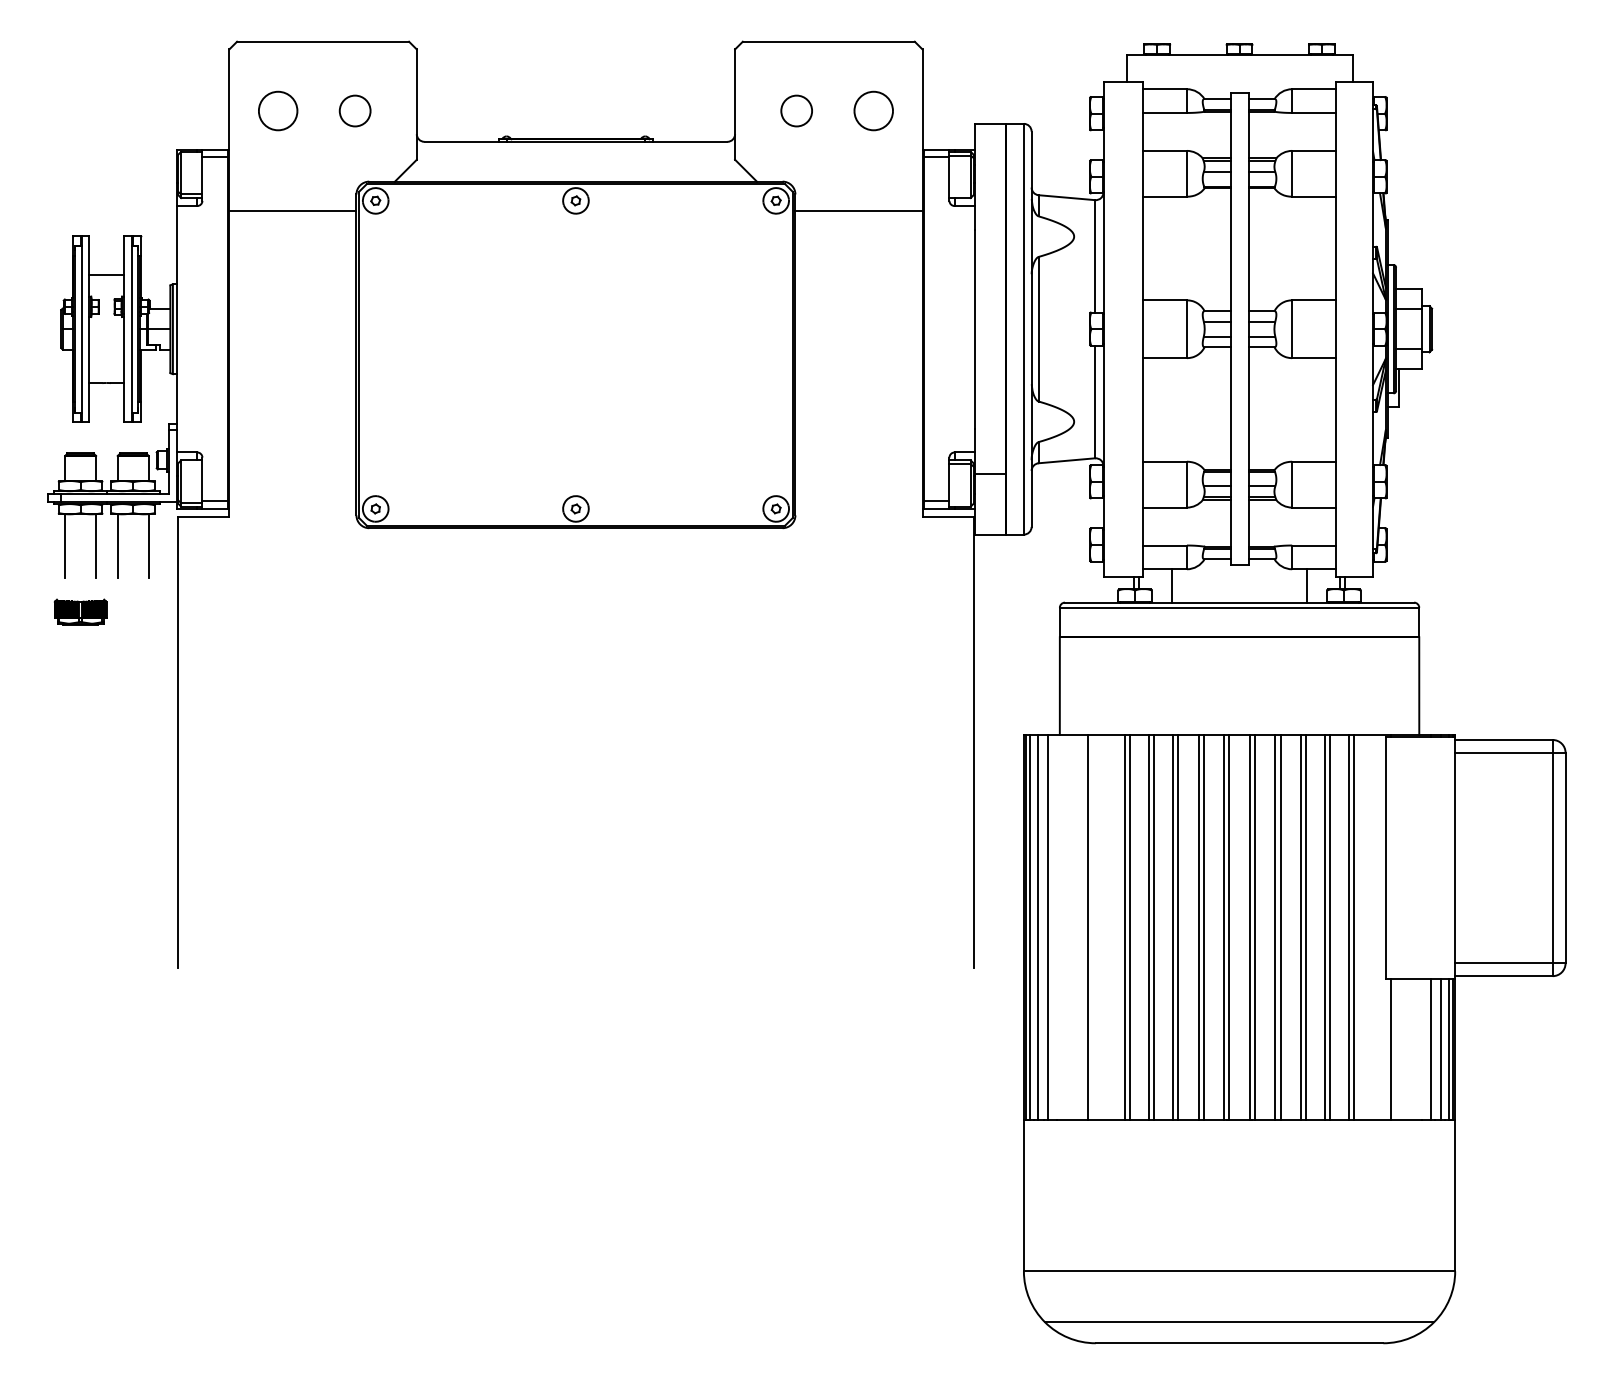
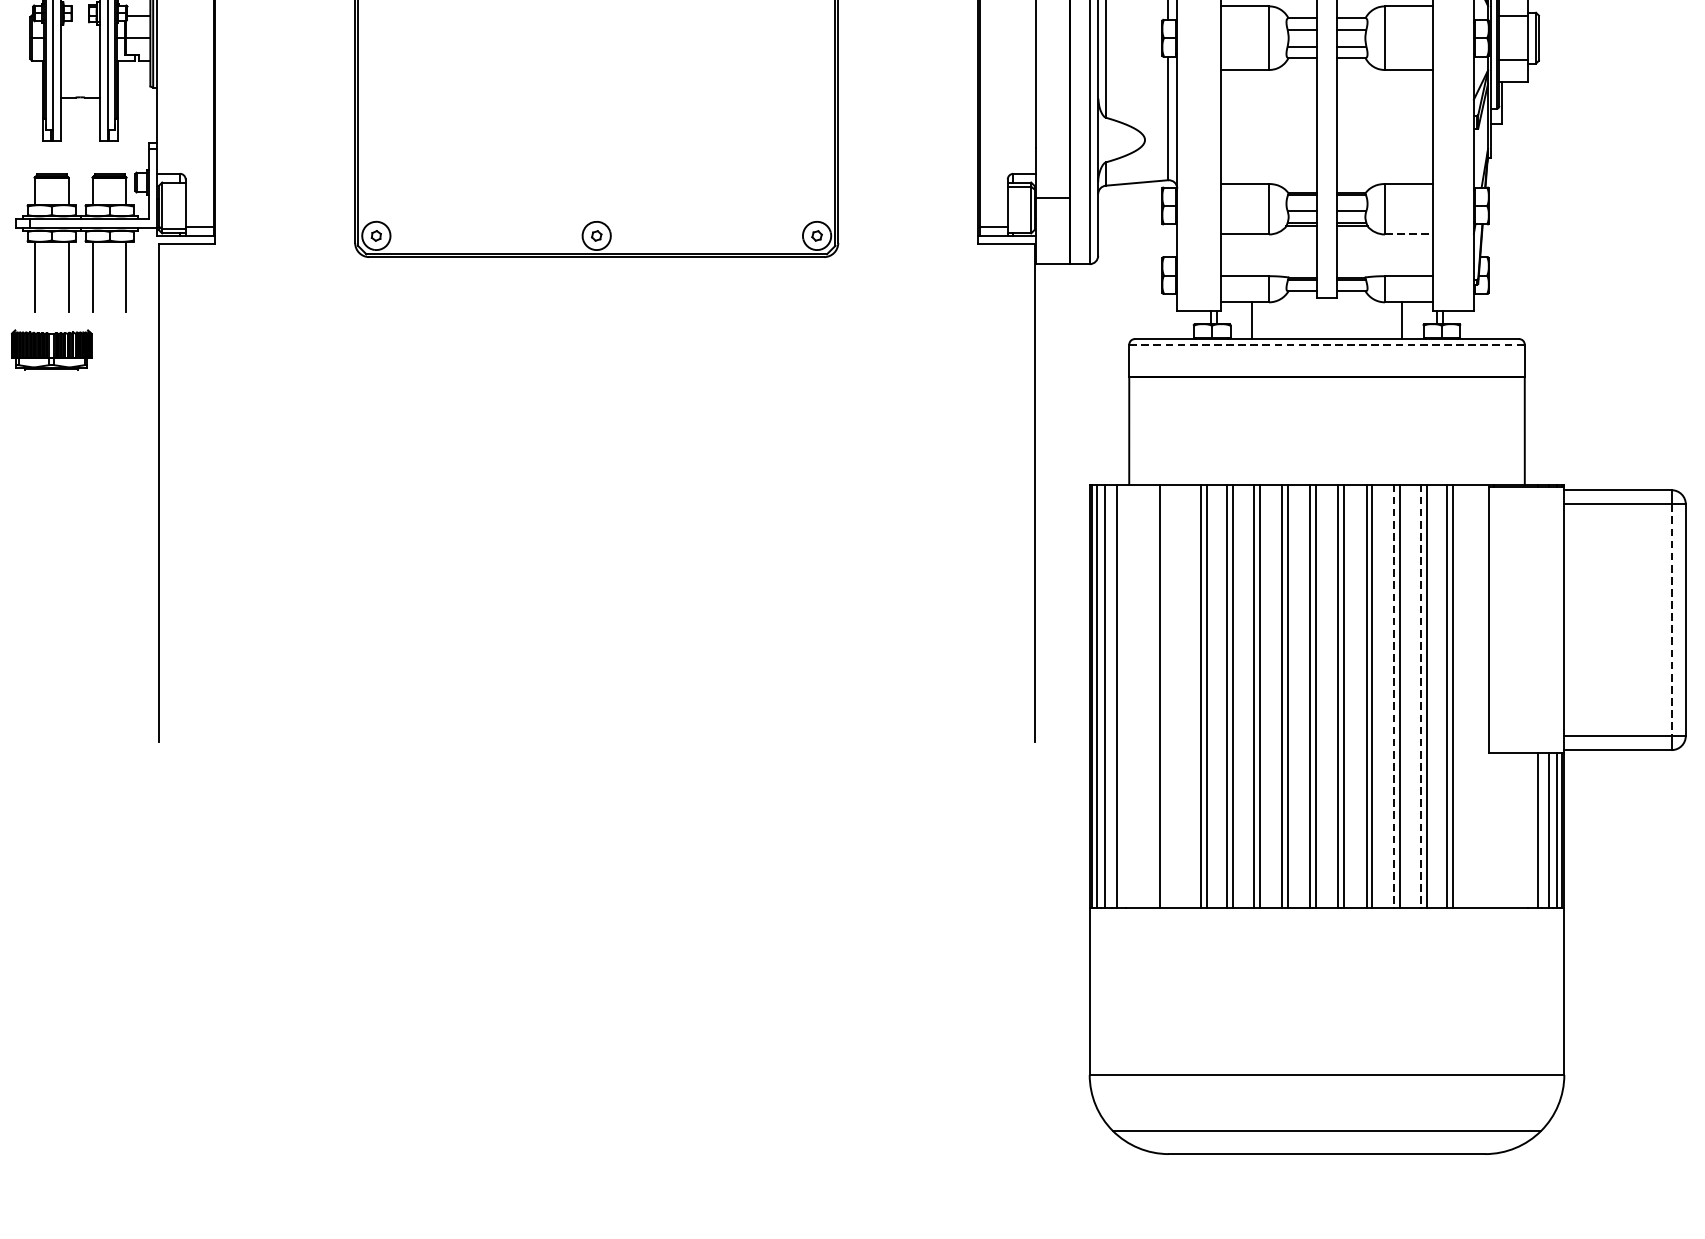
line: (1314, 507) -> (1409, 234), solid -> dashed
line: (1239, 607) -> (1326, 344), solid -> dashed
part: (80, 611) -> (51, 348), size x1.4
line: (1552, 858) -> (1671, 620), solid -> dashed
line: (1300, 927) -> (1394, 696), solid -> dashed
line: (1325, 927) -> (1421, 696), solid -> dashed
line: (1391, 1048) -> (1494, 829), removed

